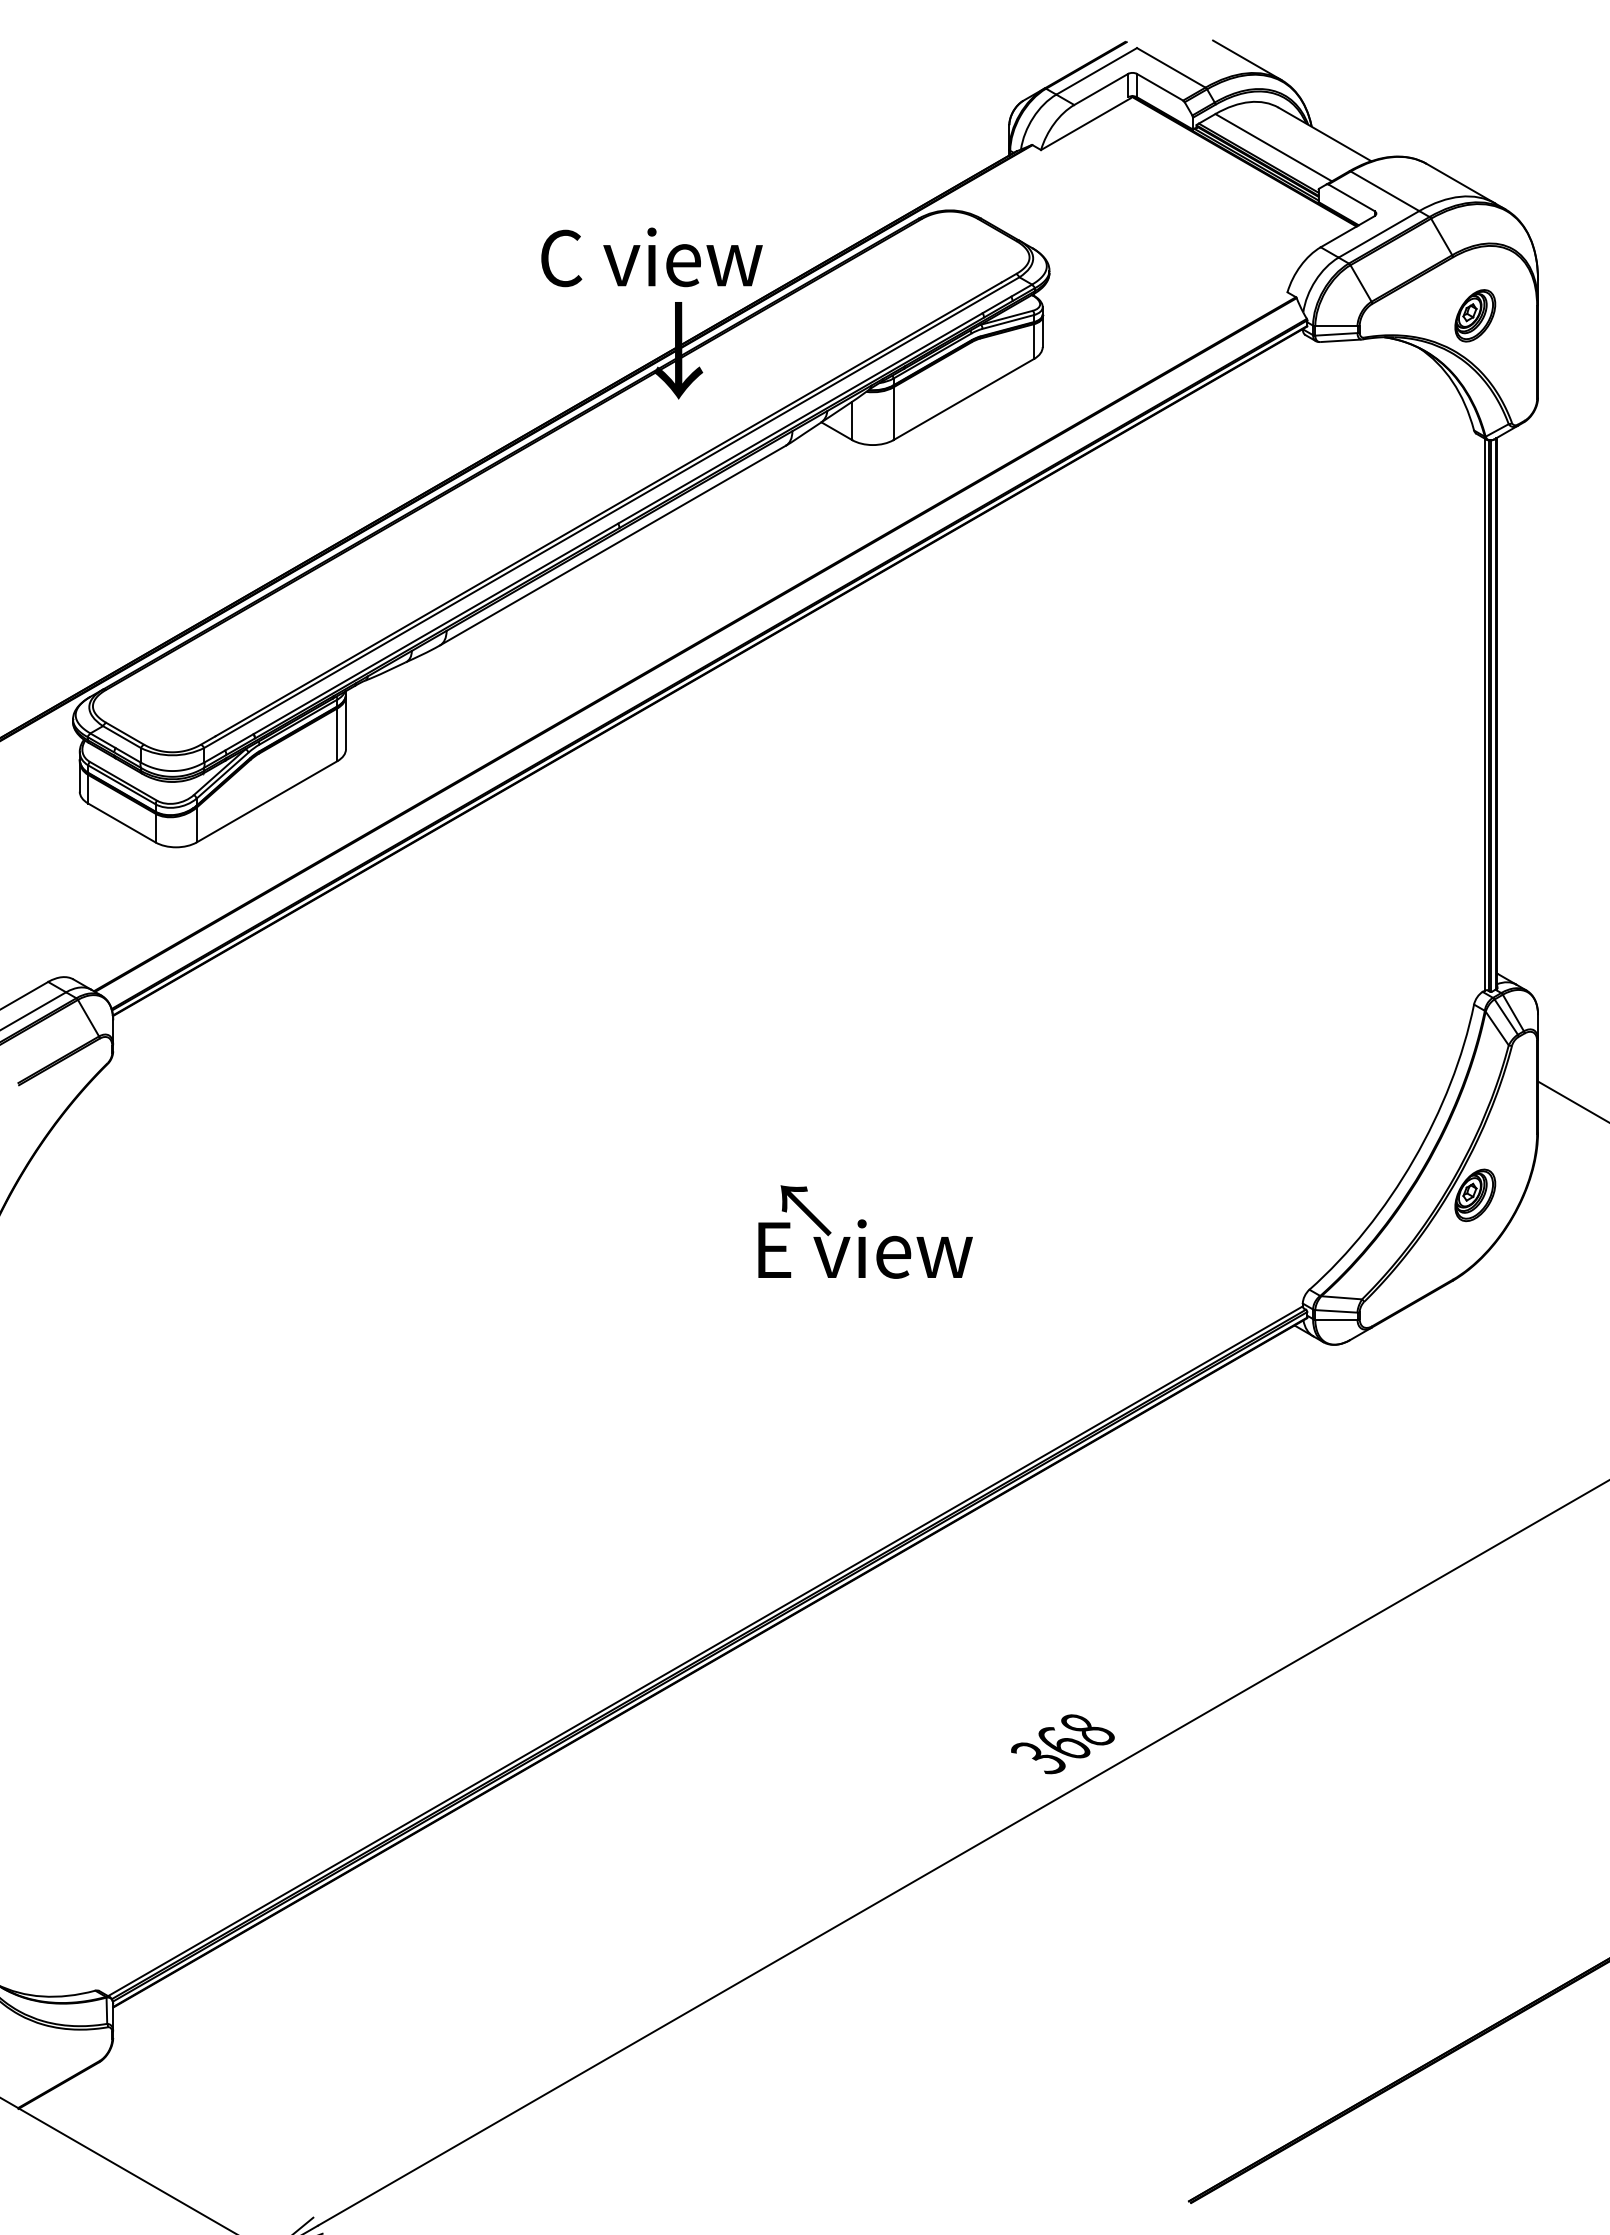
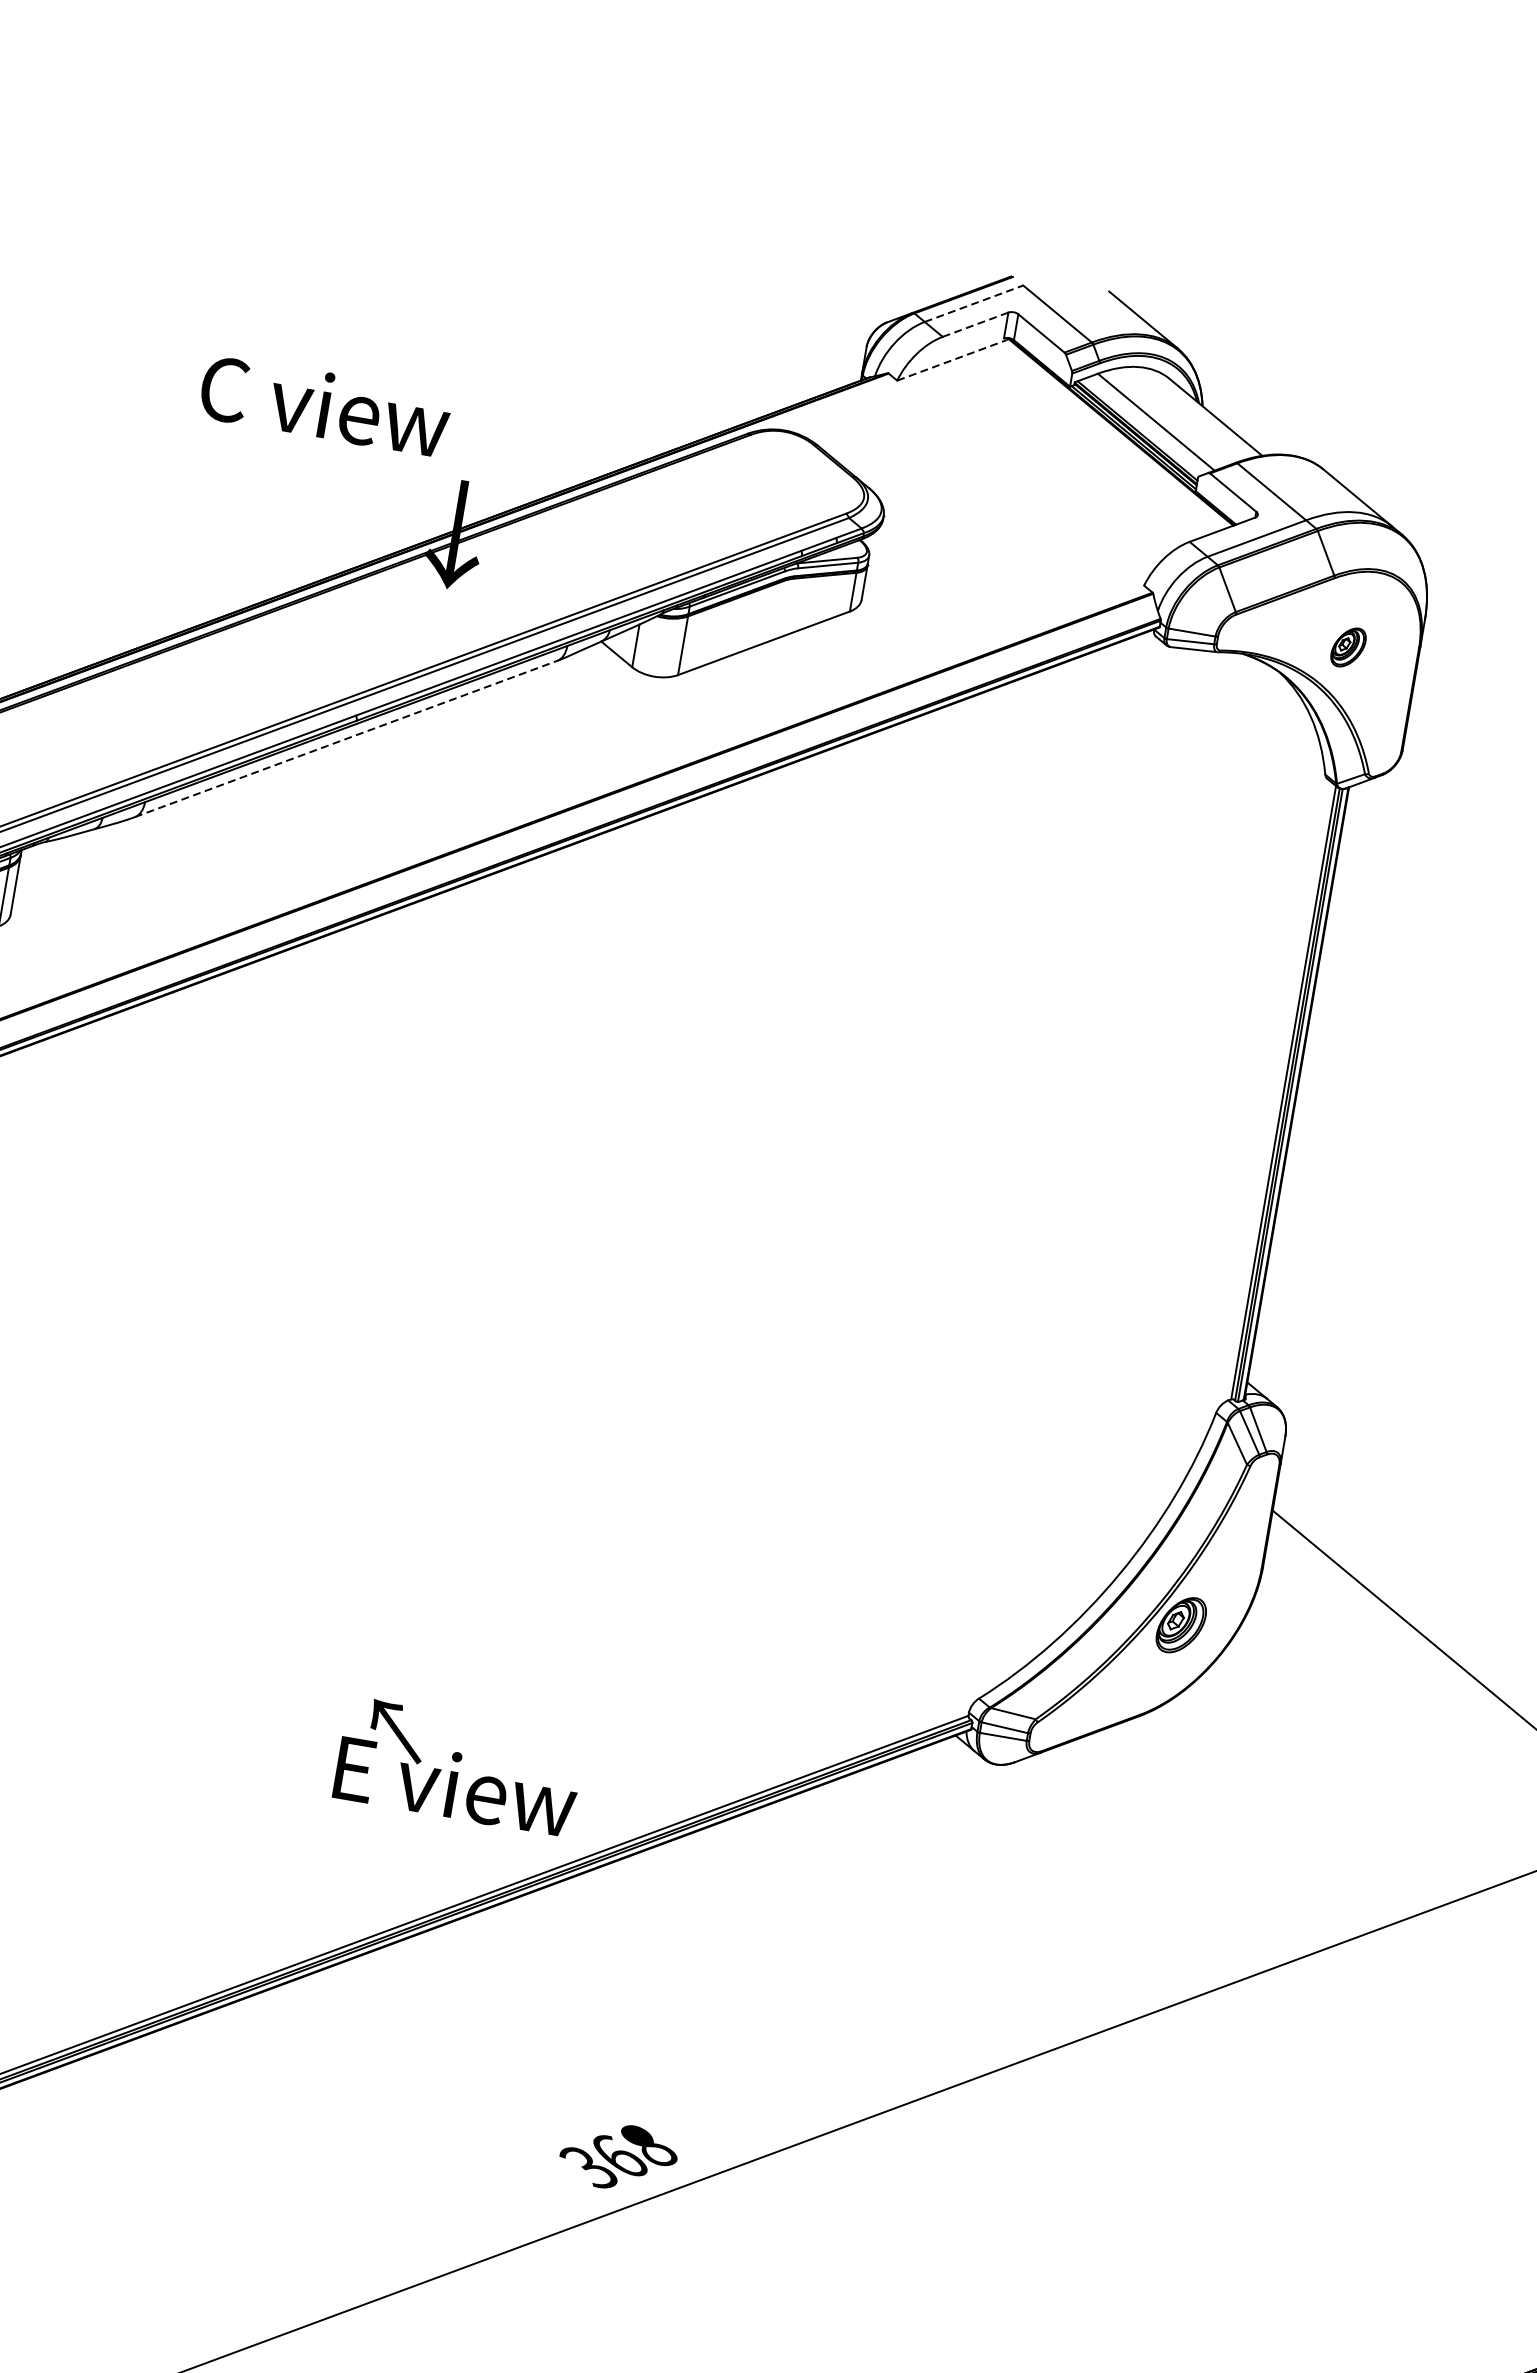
line: (1096, 71) -> (973, 303), solid -> dashed
line: (1101, 89) -> (975, 324), solid -> dashed
line: (1085, 124) -> (951, 360), solid -> dashed
text: (651, 257) -> (324, 405), moved
part: (1475, 315) -> (1348, 647), size x0.7
line: (612, 545) -> (345, 738), solid -> dashed
text: (865, 1231) -> (459, 1766), moved

